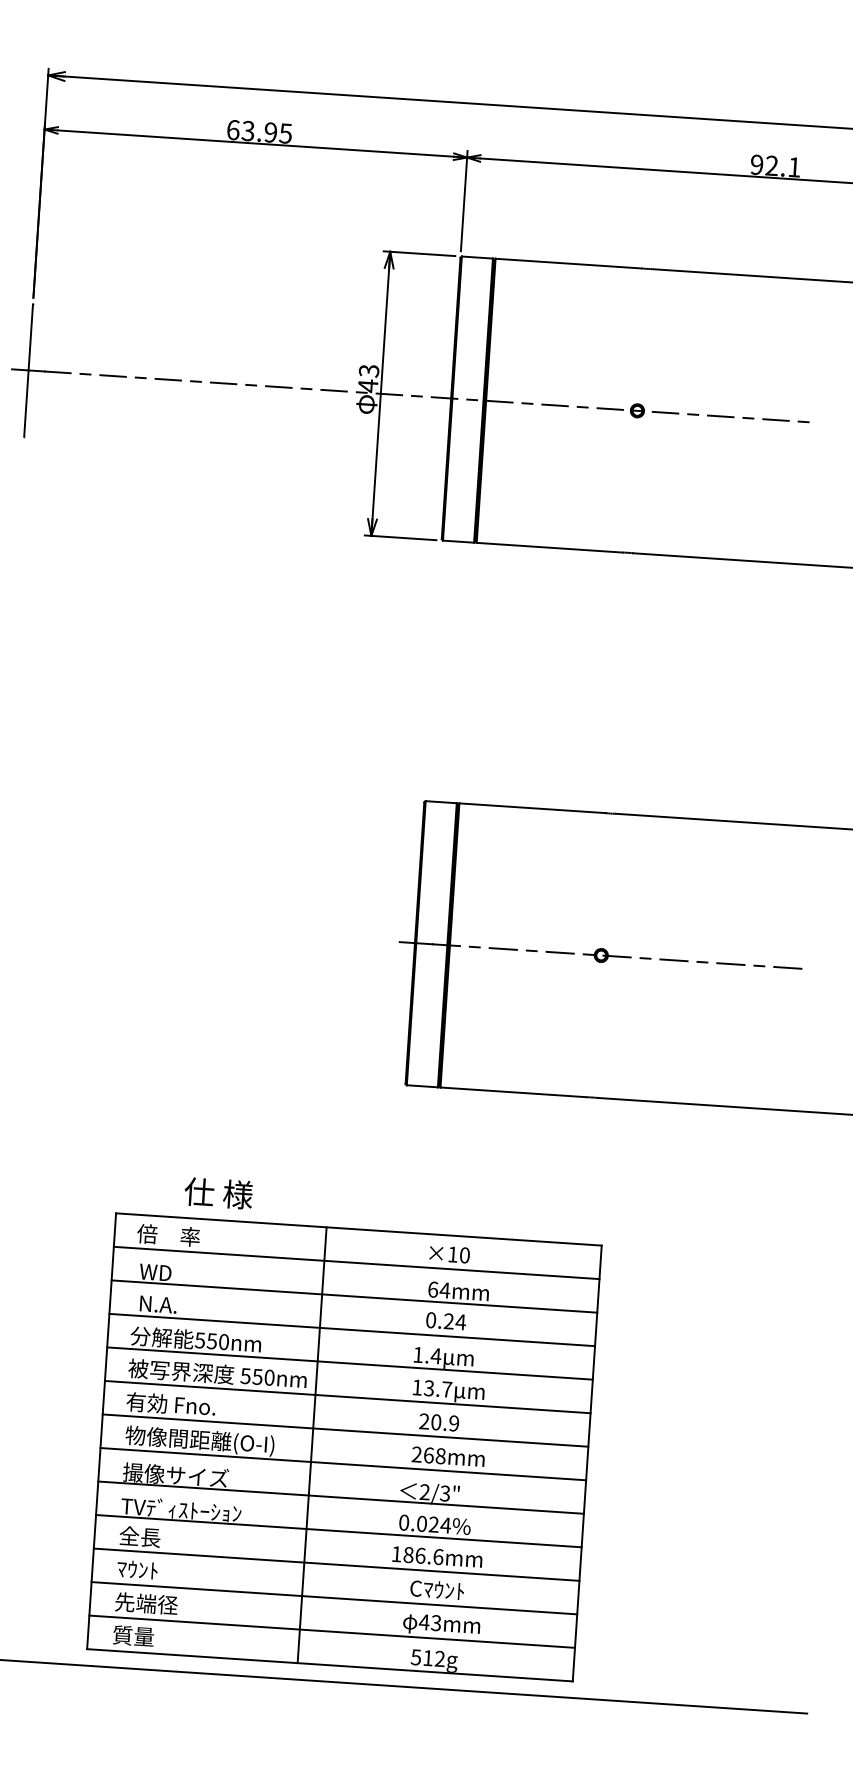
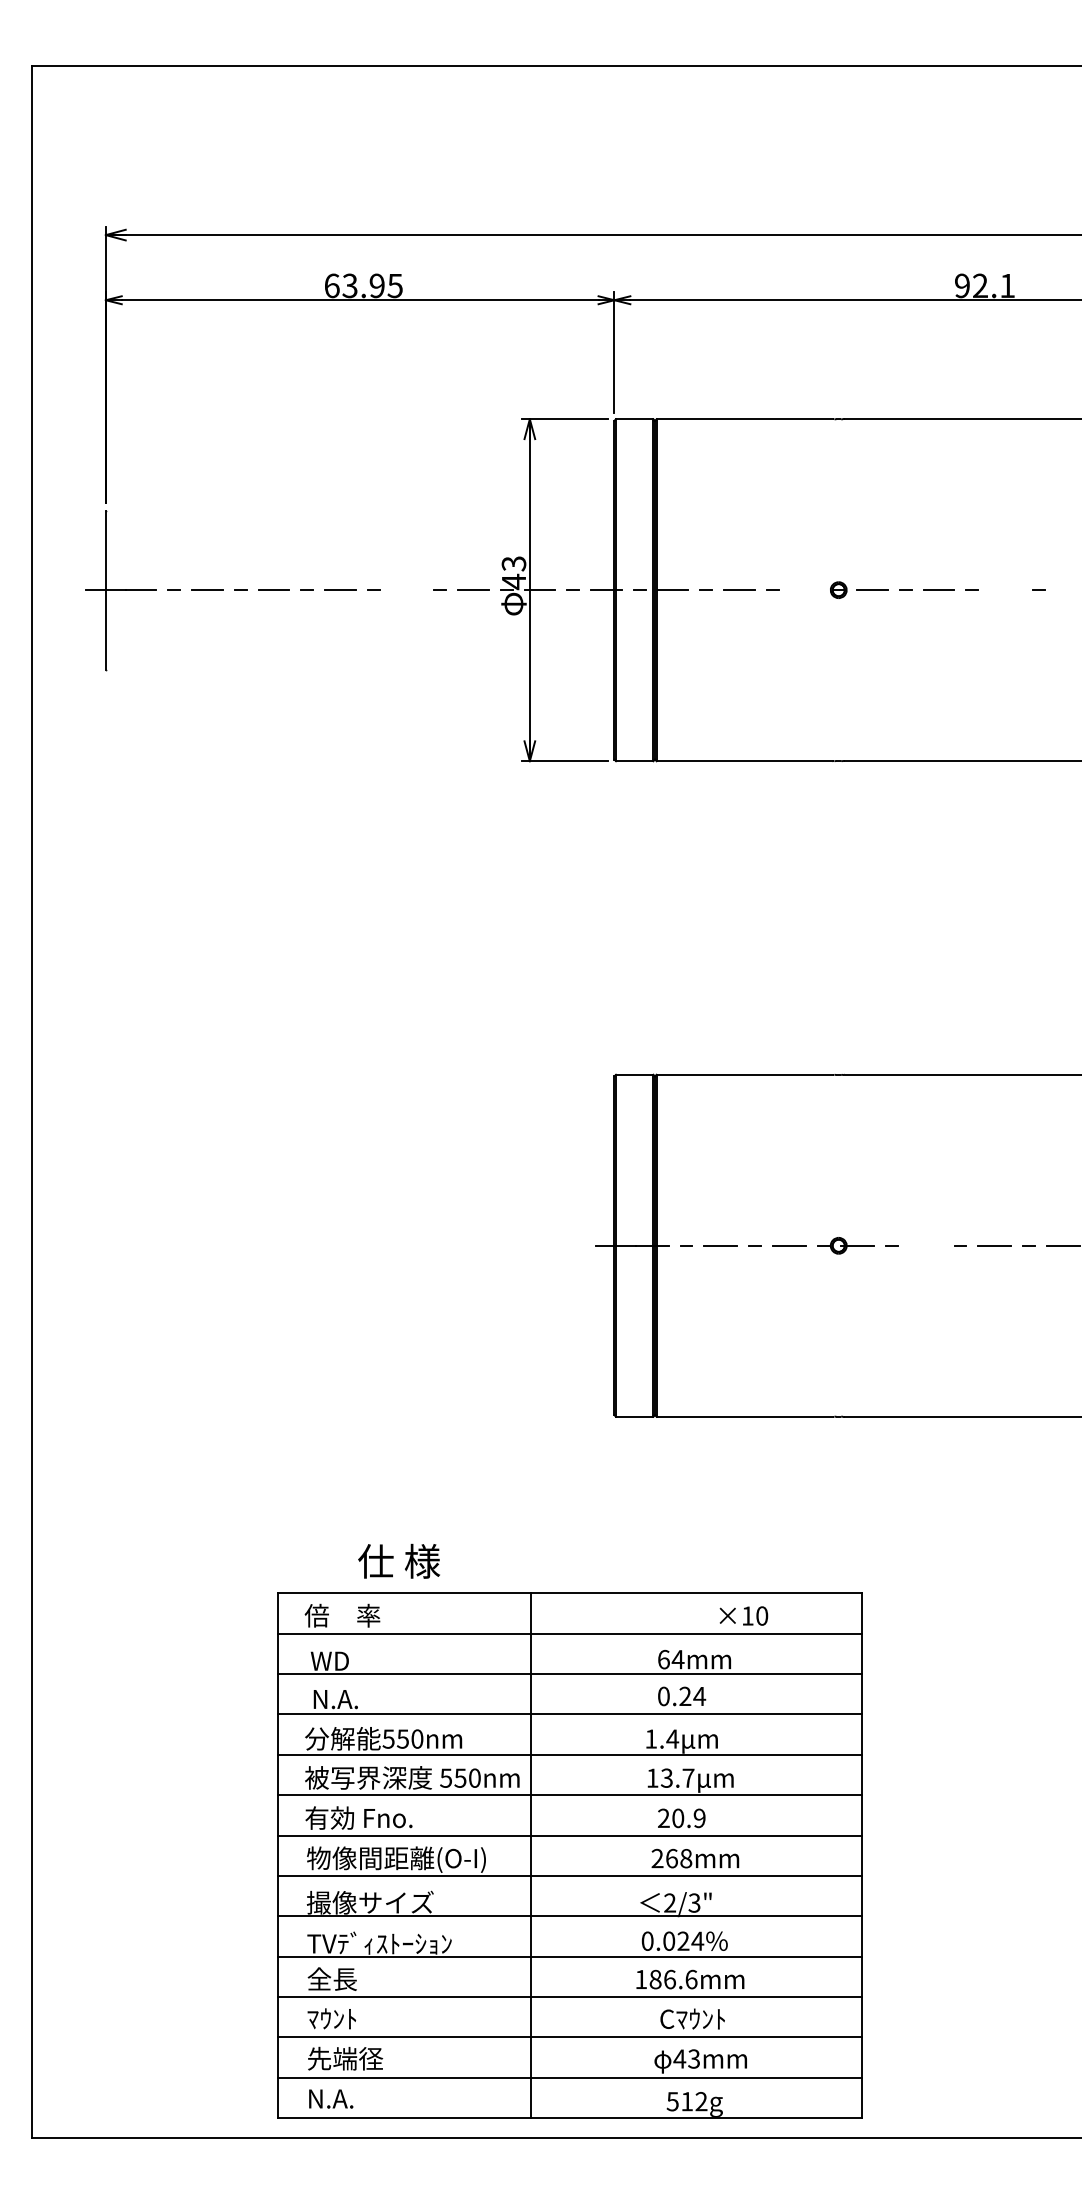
line: (278, 387) -> (406, 590), removed
line: (609, 409) -> (805, 590), removed
line: (775, 420) -> (1005, 590), removed
line: (673, 960) -> (925, 1245), removed
text: (449, 1253) -> (743, 1615), moved
text: (133, 1635) -> (332, 2098), 質量 -> N.A.

